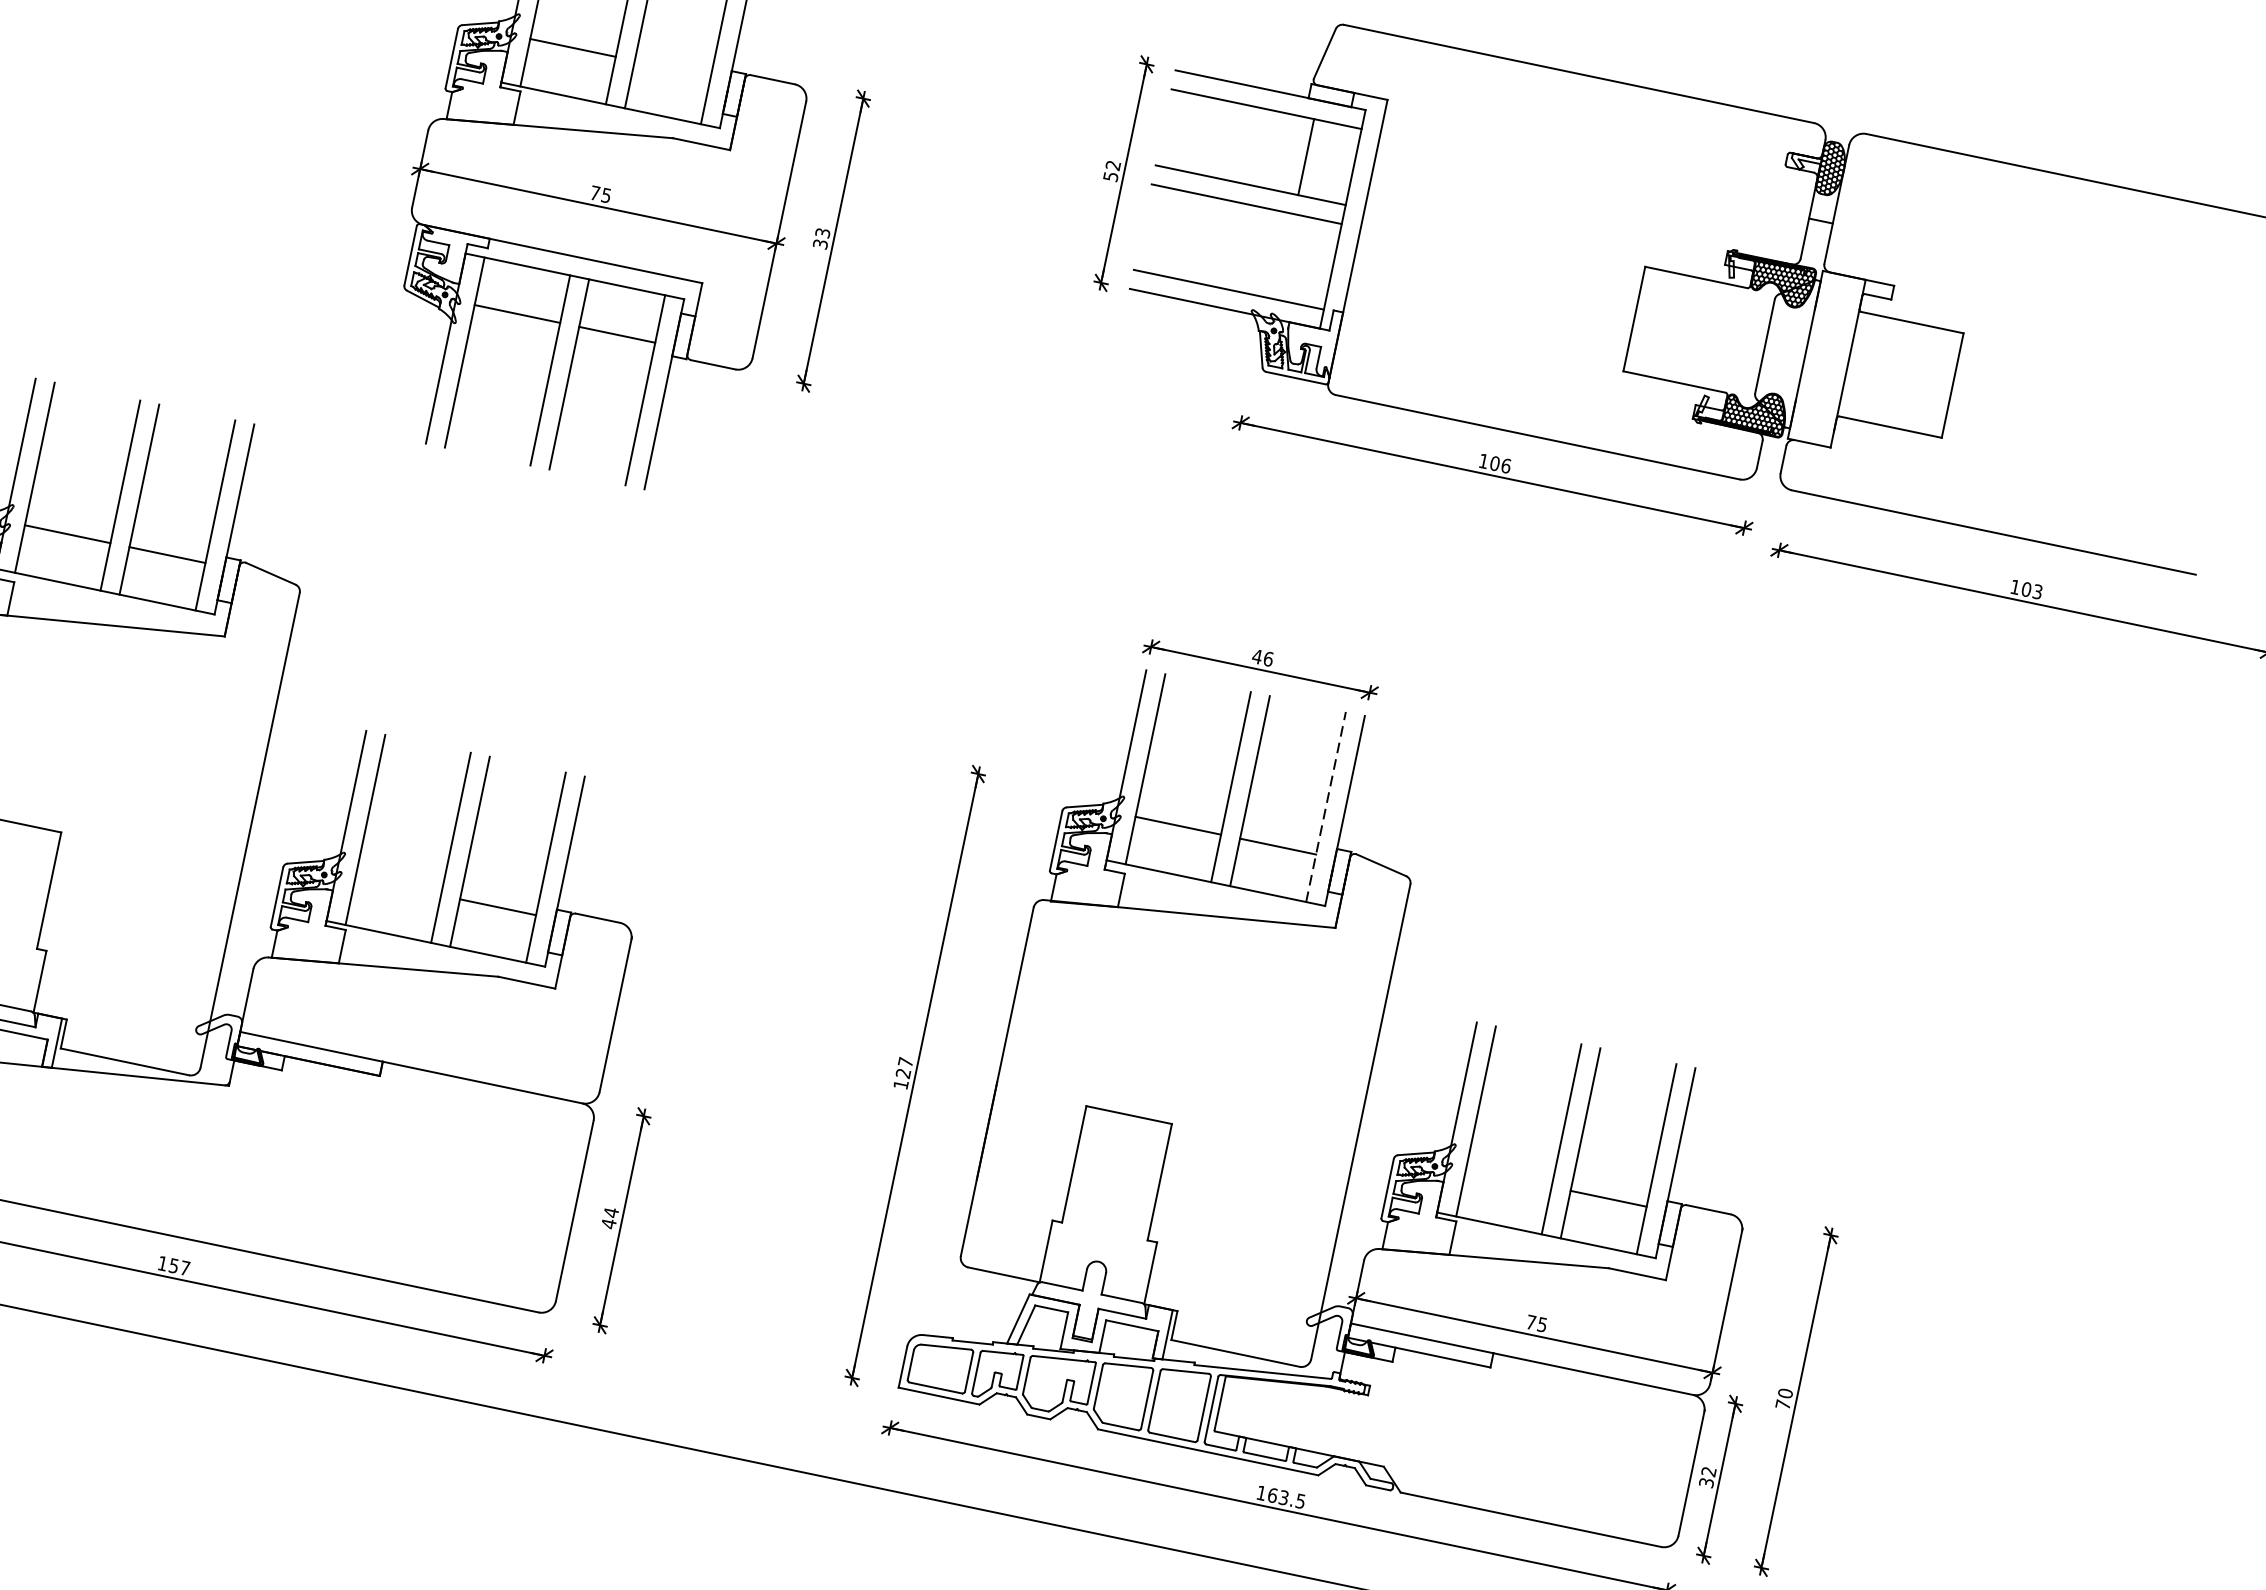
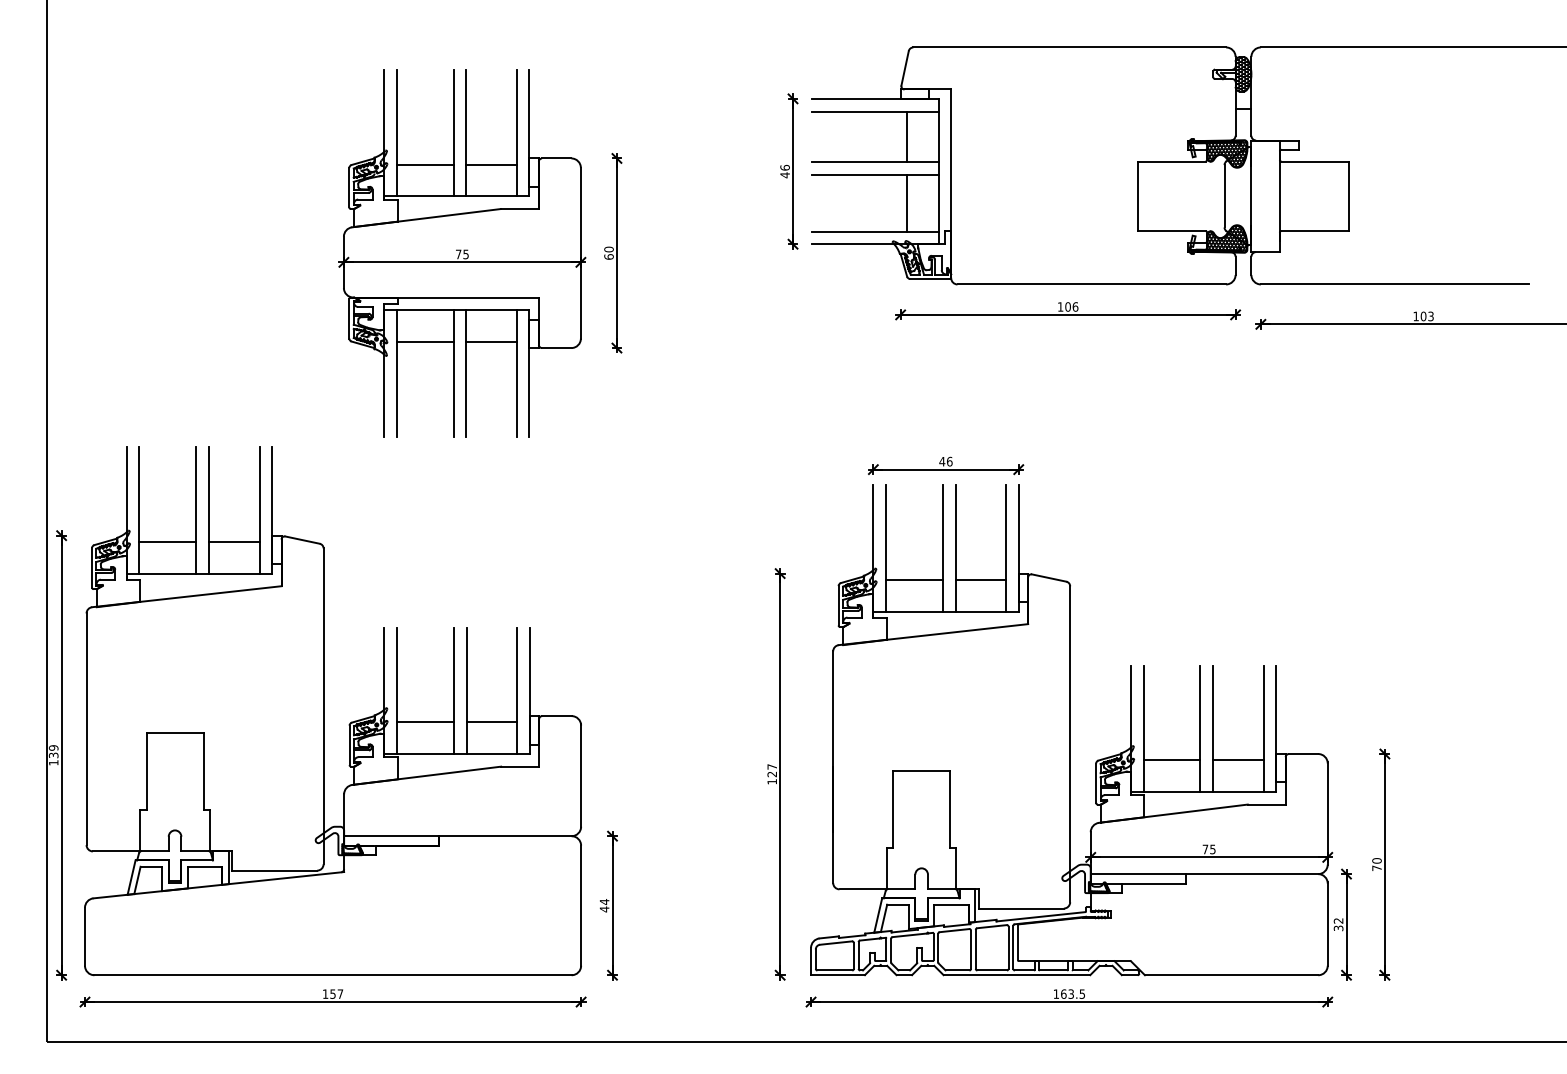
line: (672, 68) -> (491, 164), added
text: (1111, 170) -> (784, 171), 52 -> 46
text: (821, 237) -> (608, 252), 33 -> 60
line: (1284, 255) -> (906, 202), added
line: (1326, 805) -> (1006, 547), dashed -> solid
line: (396, 886) -> (424, 722), added
line: (1508, 1178) -> (1171, 760), added

